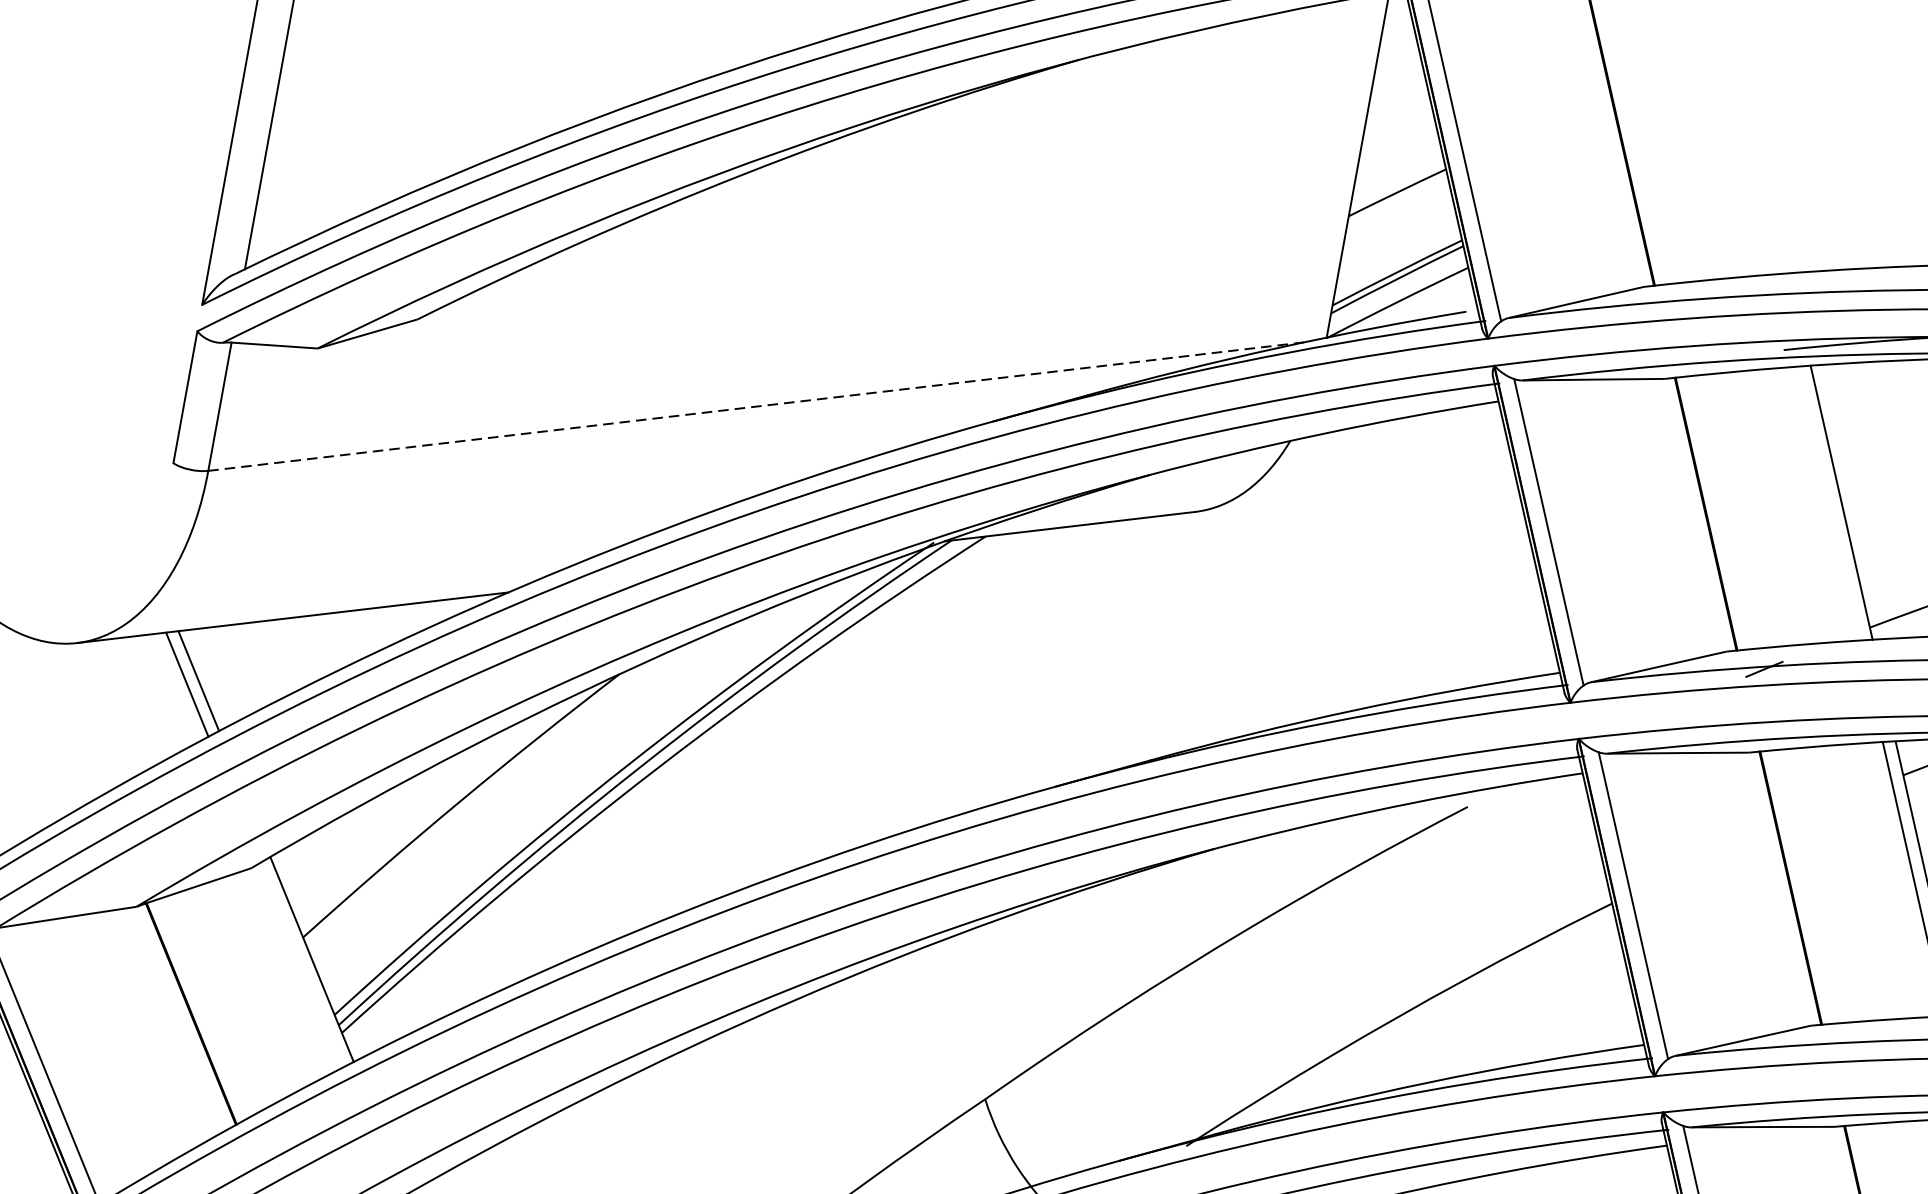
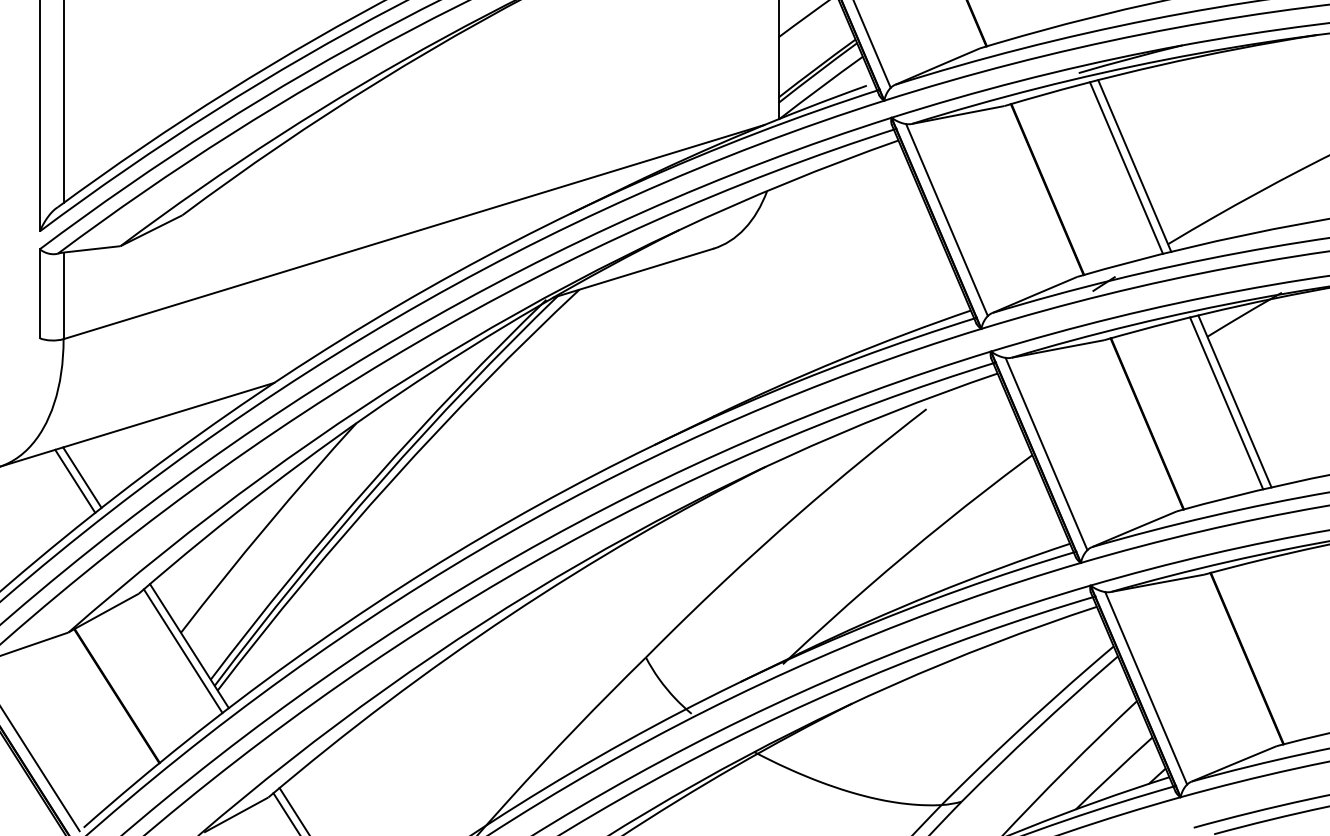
line: (757, 405) -> (414, 231), dashed -> solid
line: (1827, 502) -> (1125, 167), added
line: (300, 965) -> (182, 651), added

